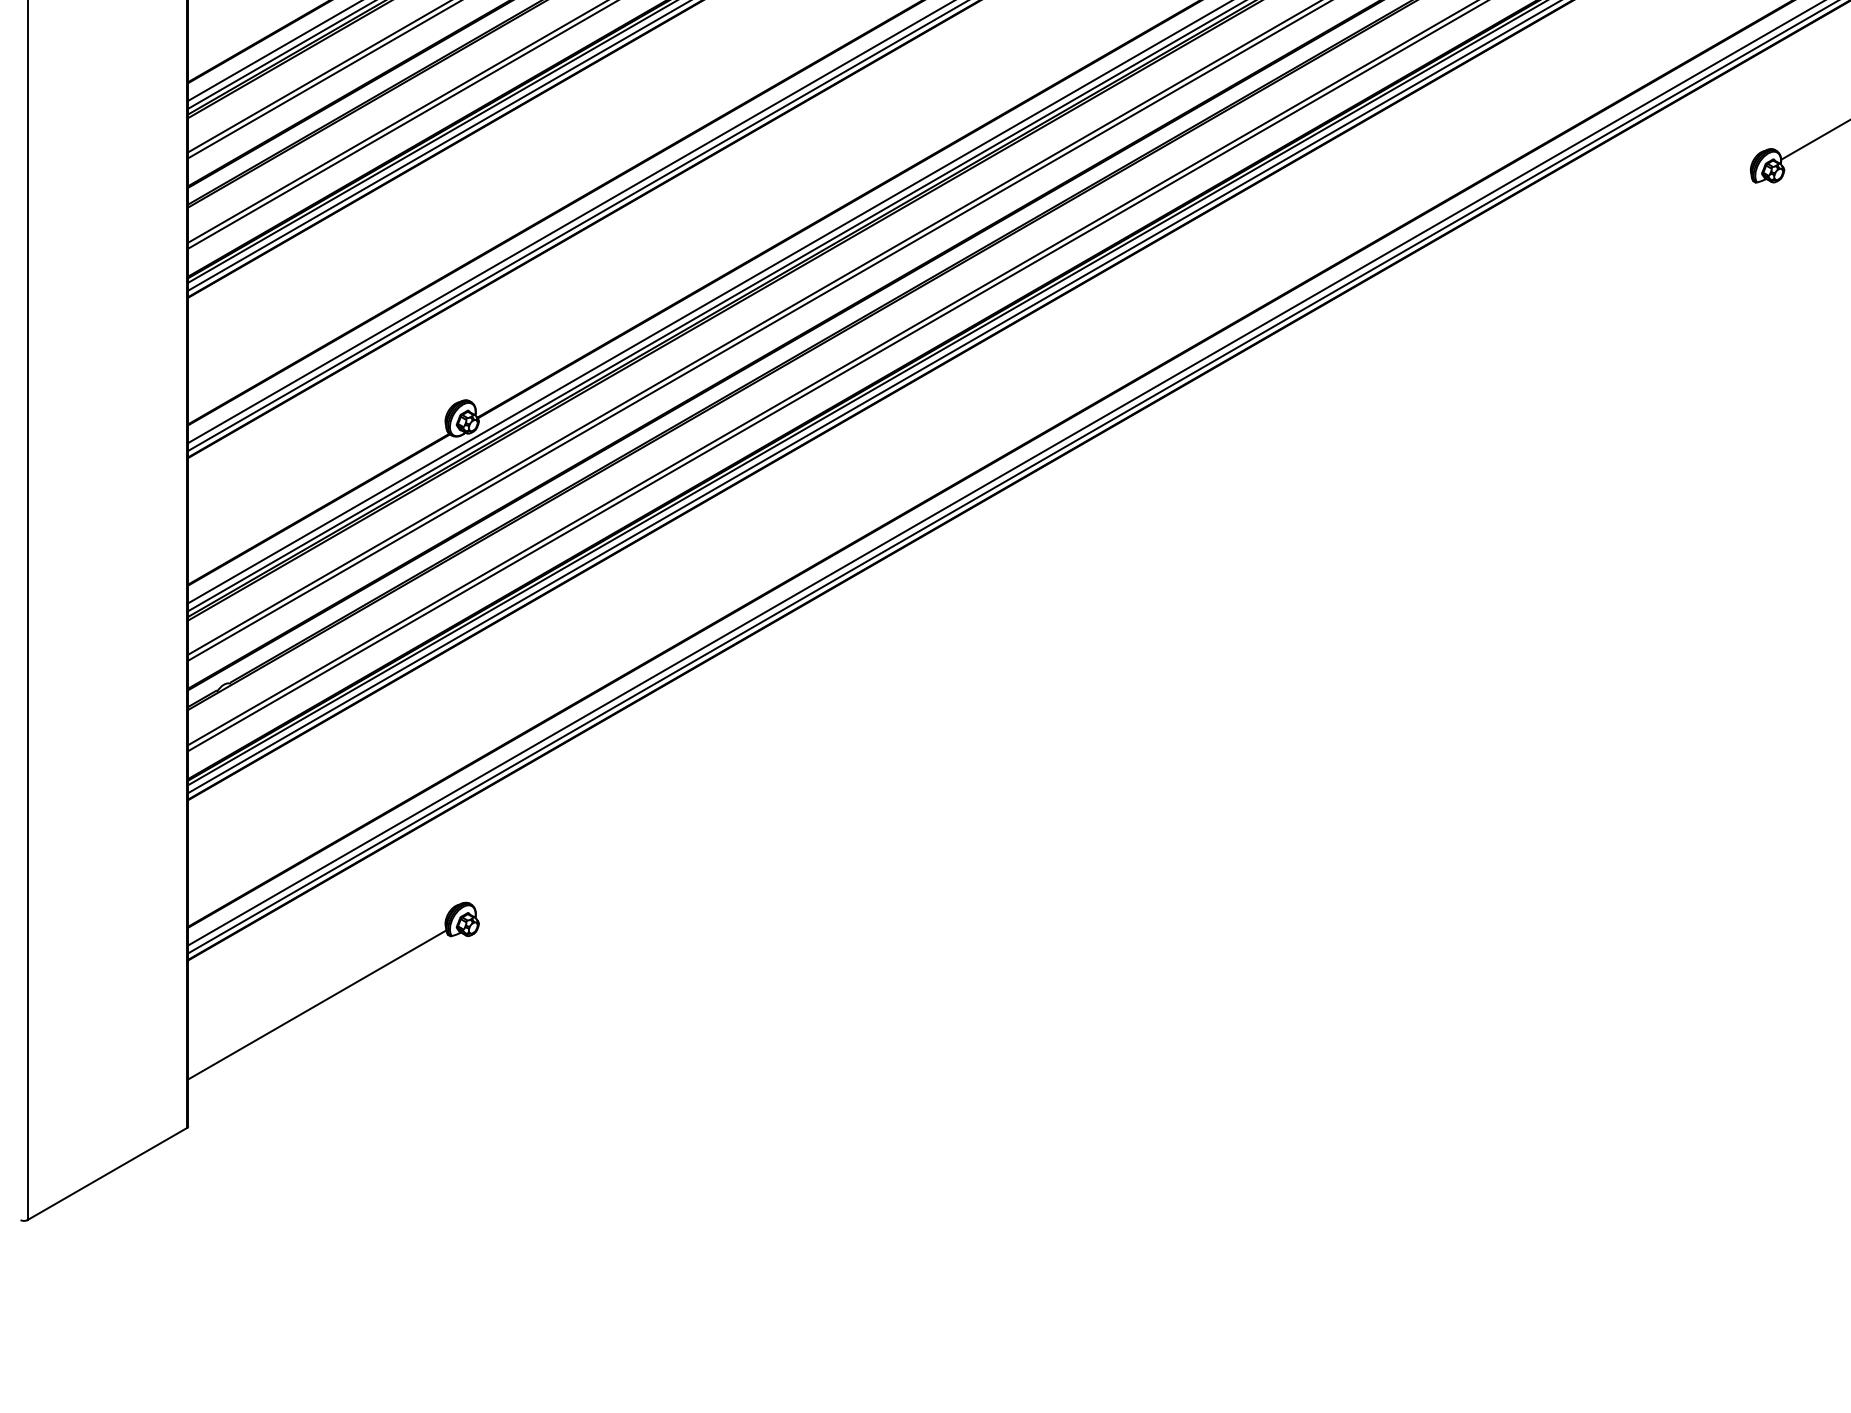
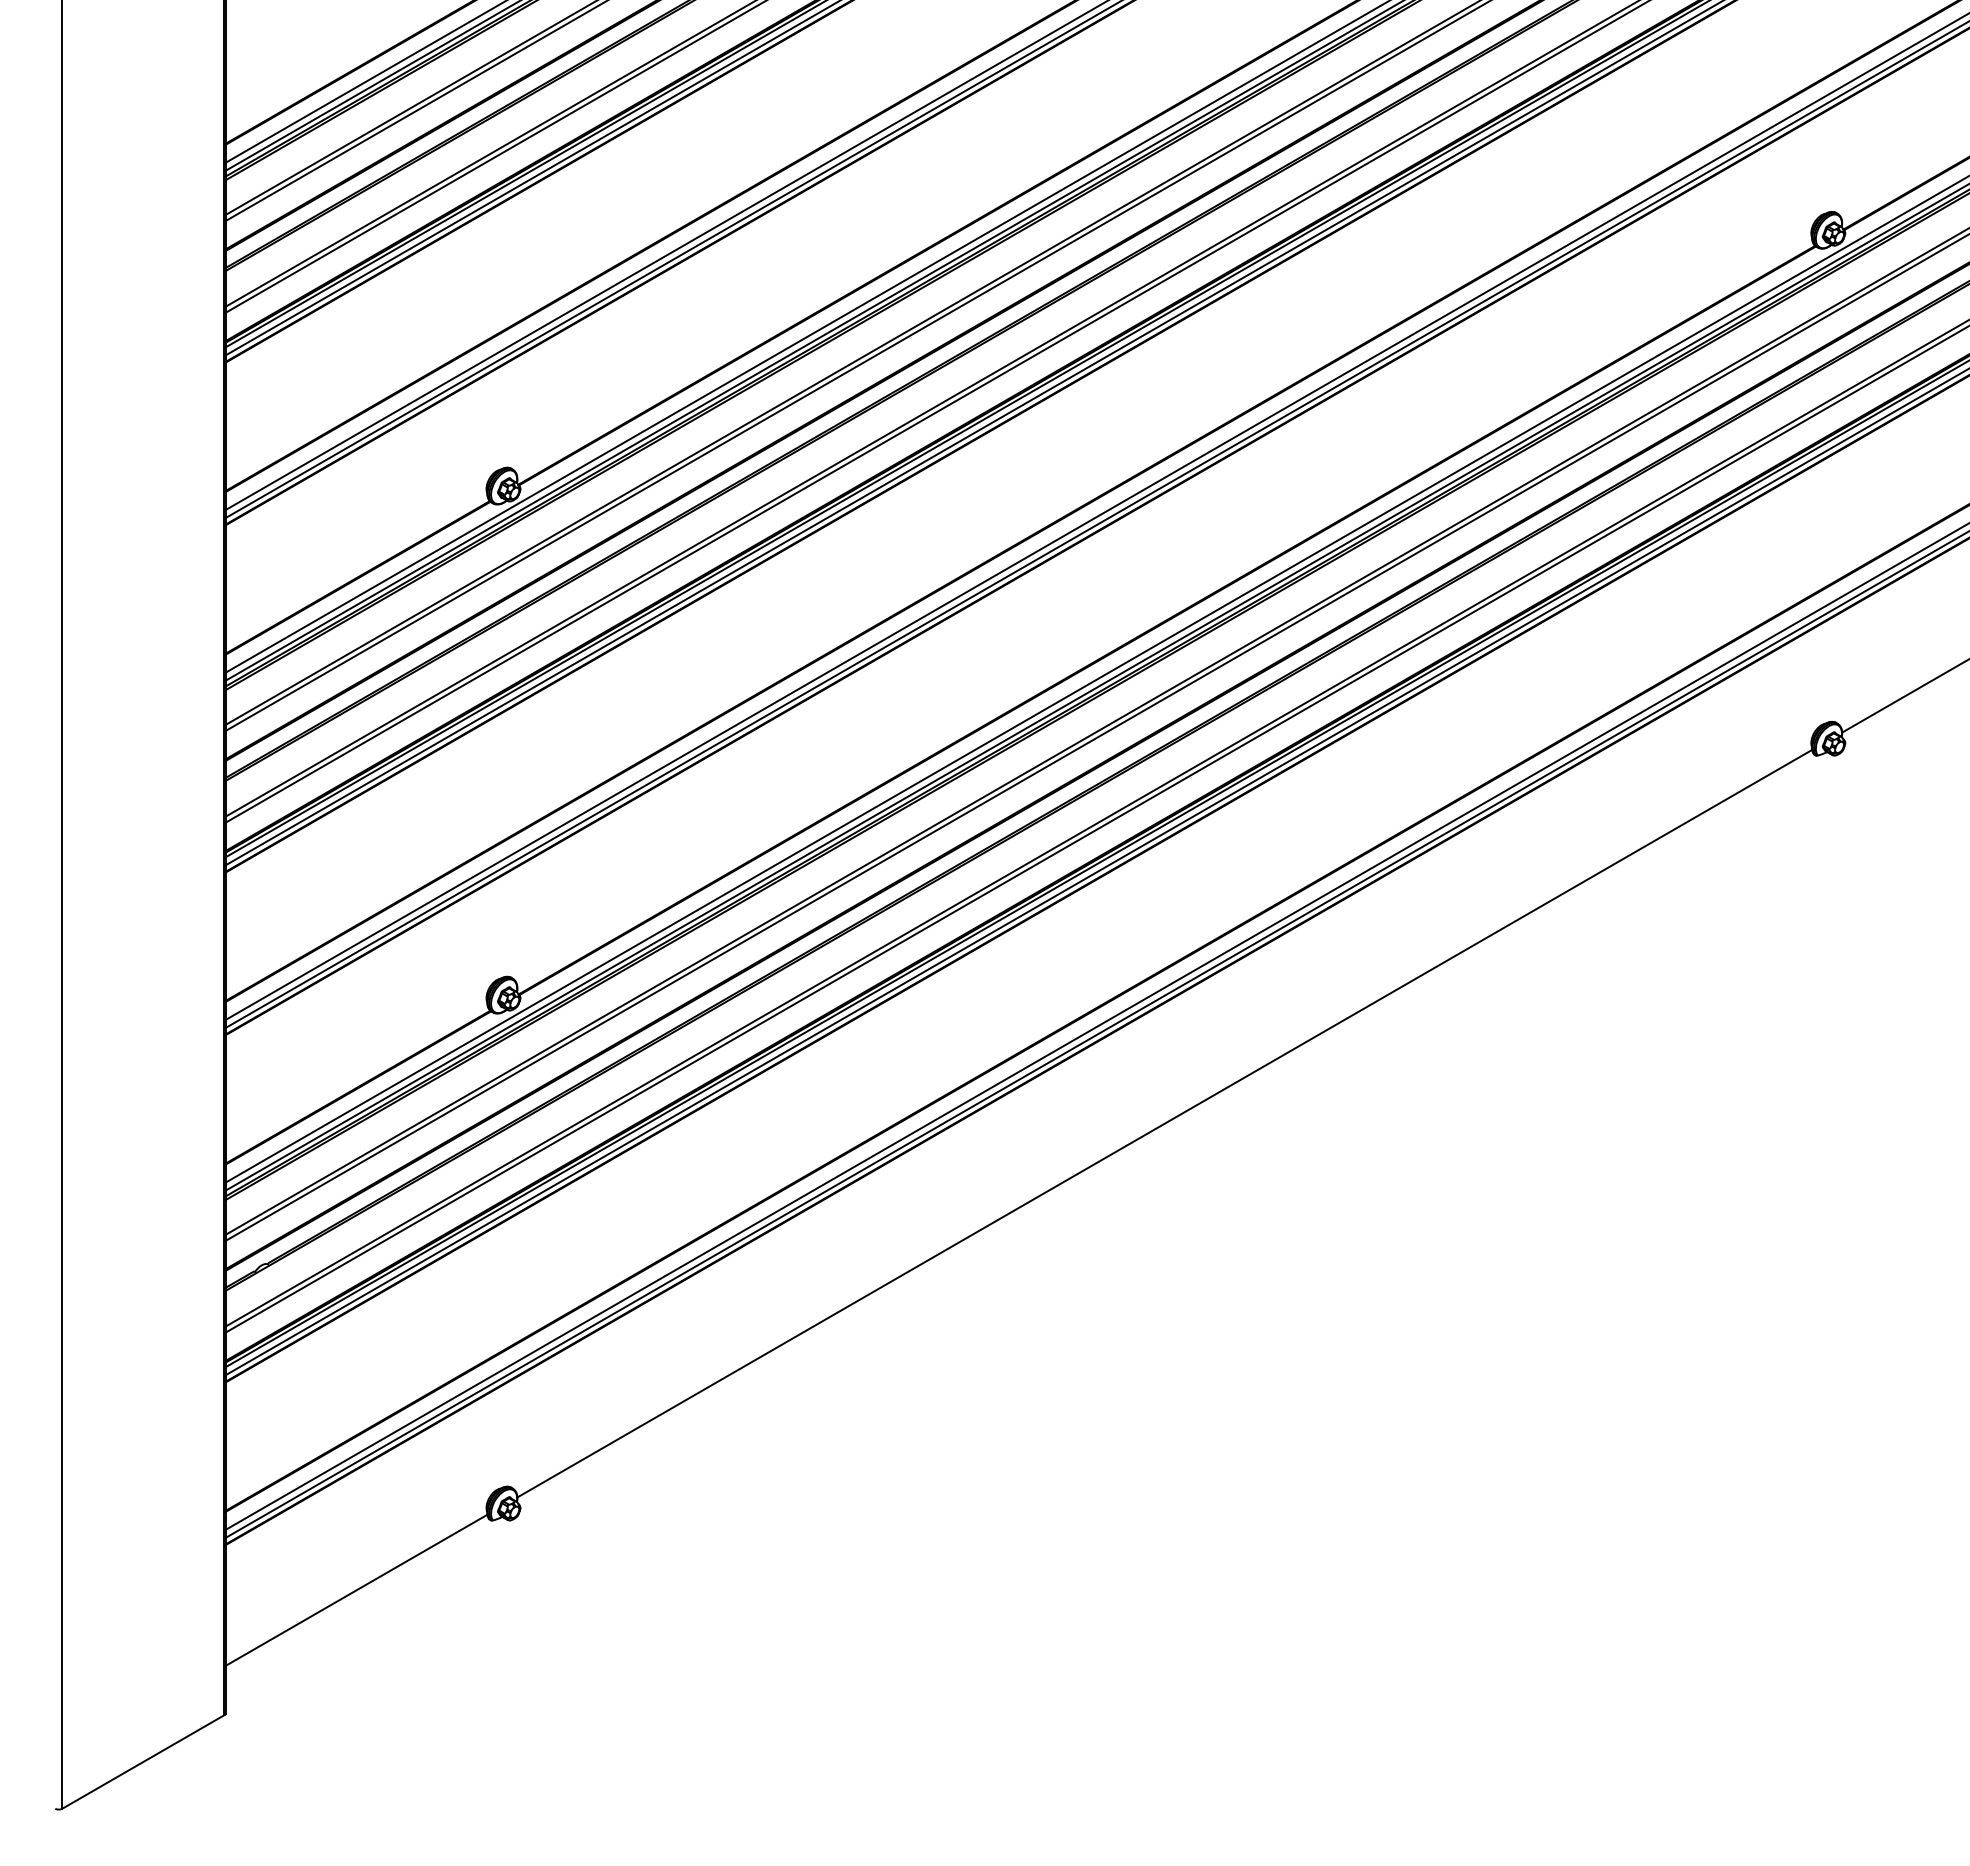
line: (1113, 544) -> (1164, 1123), added

